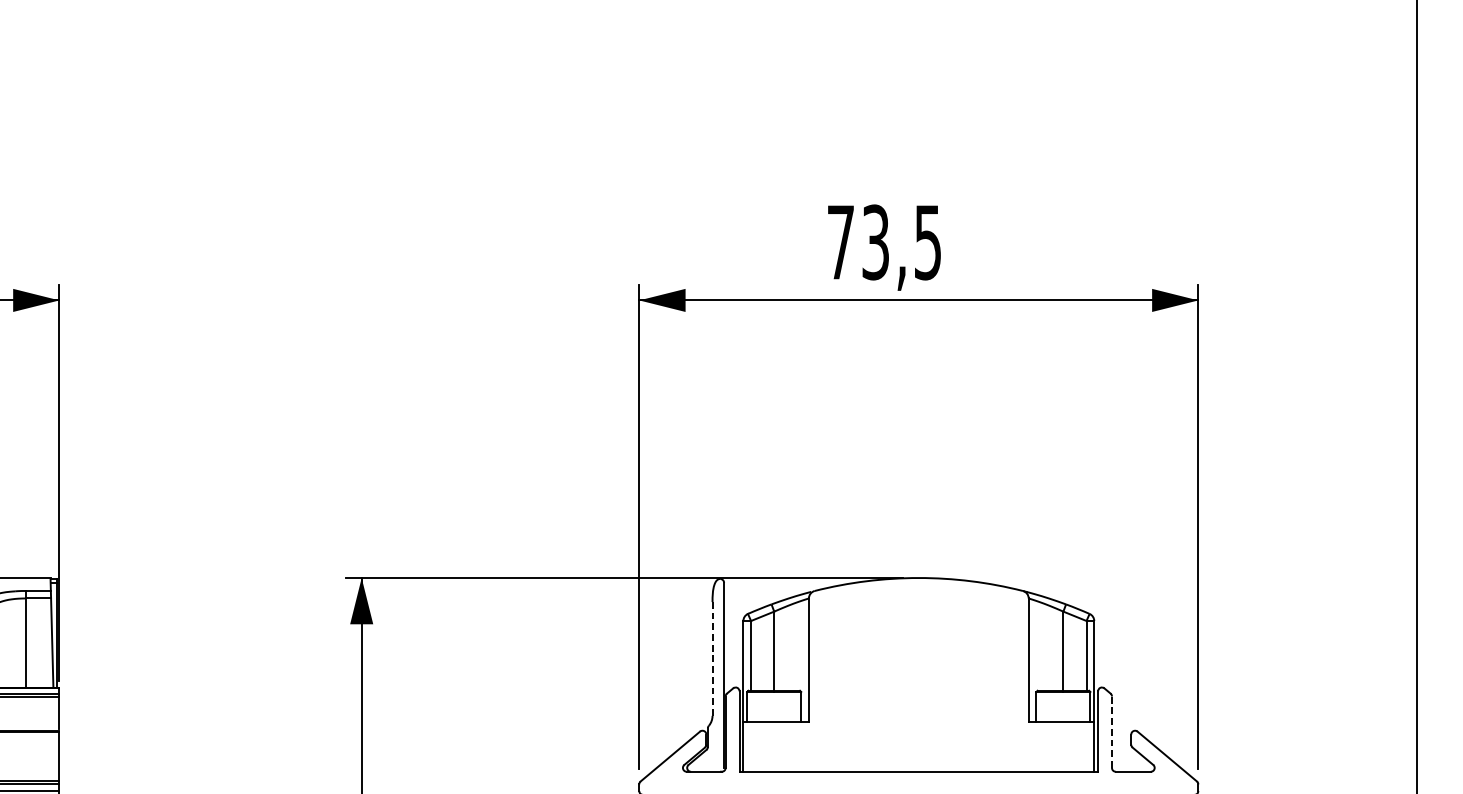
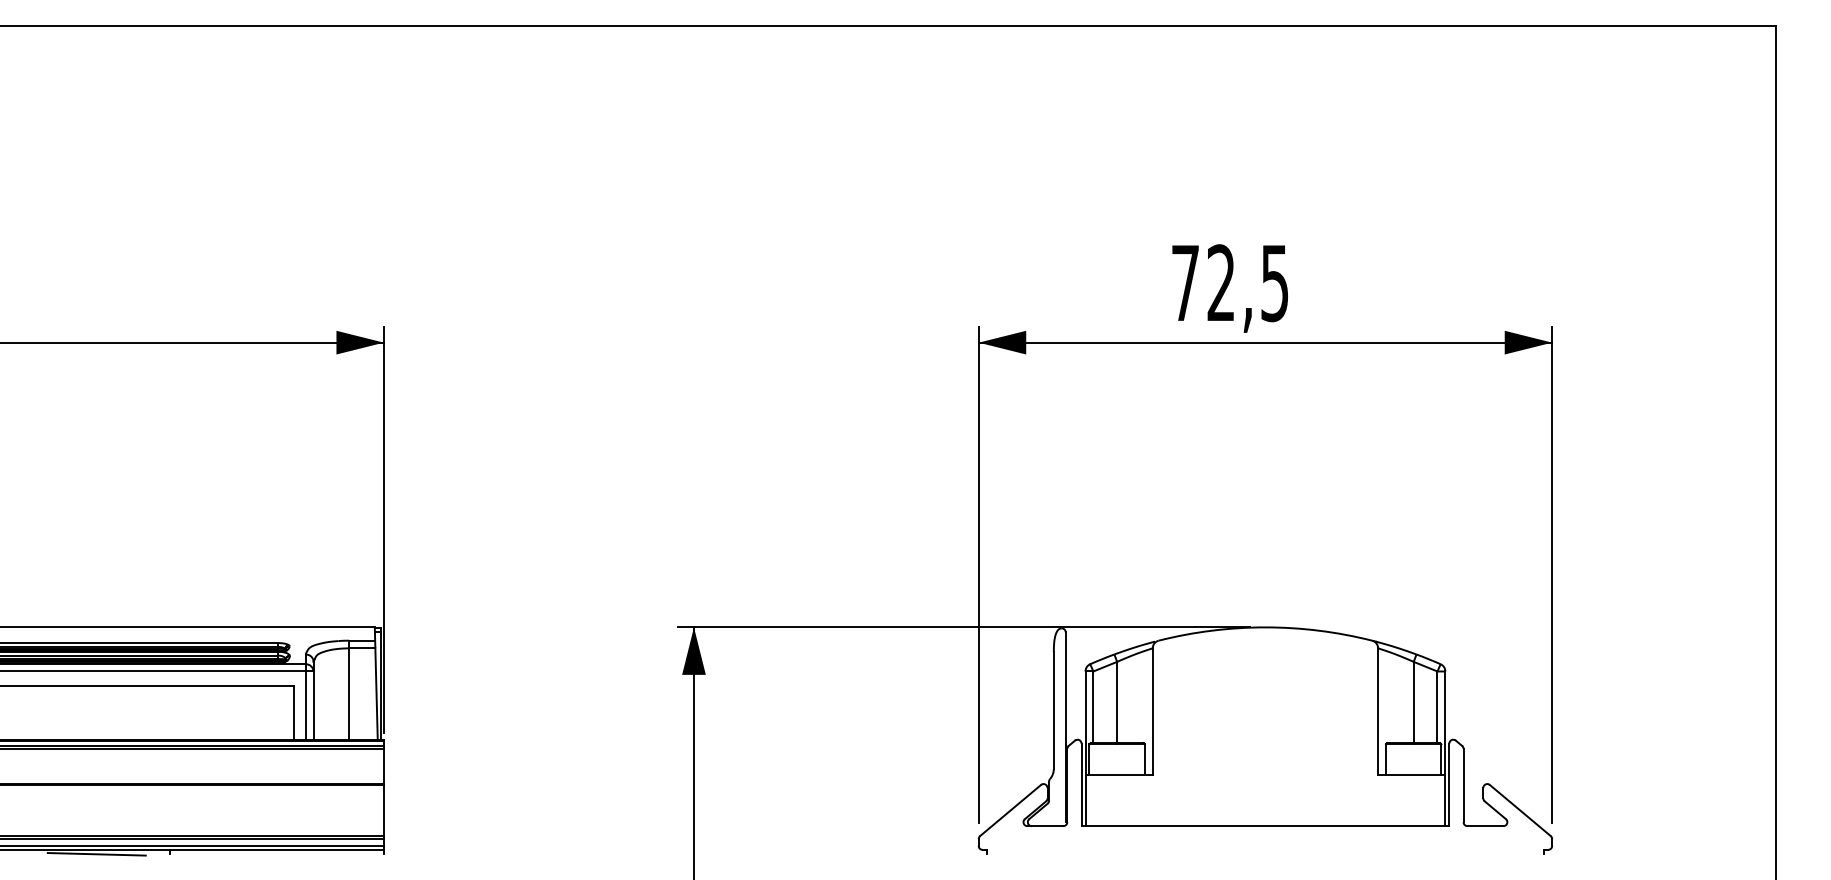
text: (875, 242) -> (1220, 283), 73,5 -> 72,5
line: (712, 658) -> (1053, 709), dashed -> solid
line: (1111, 732) -> (1463, 785), dashed -> solid

